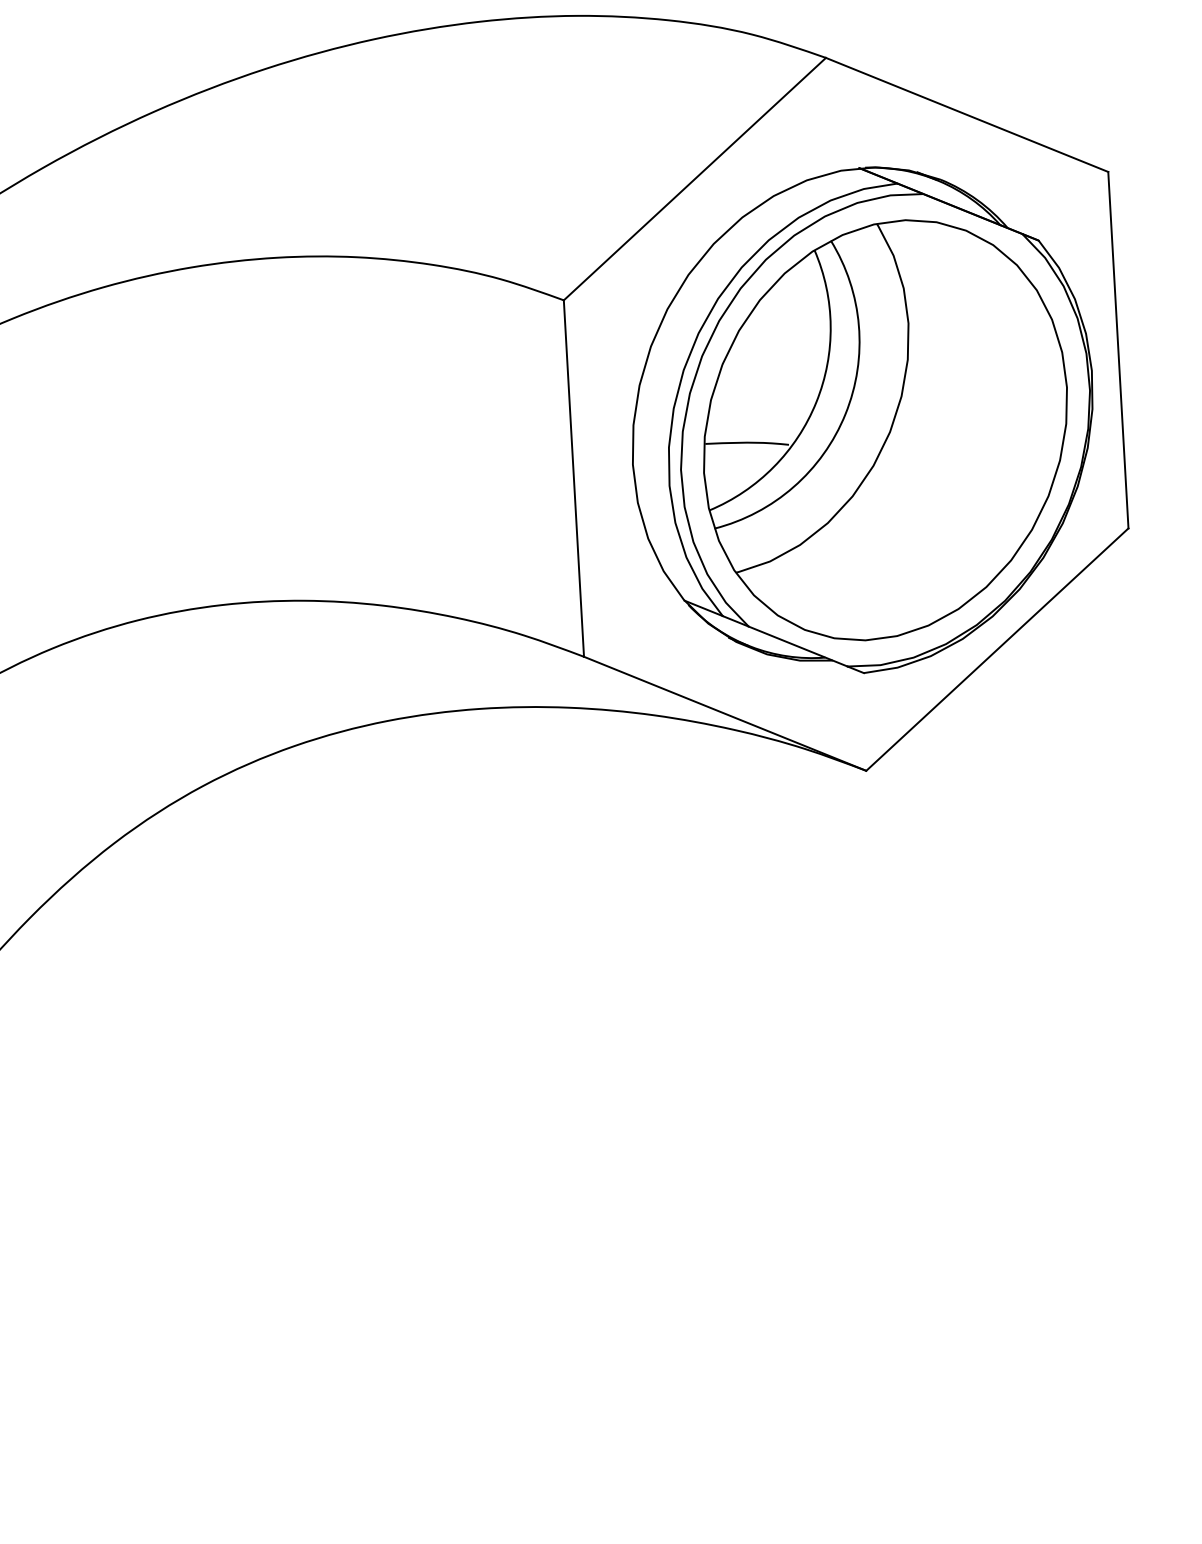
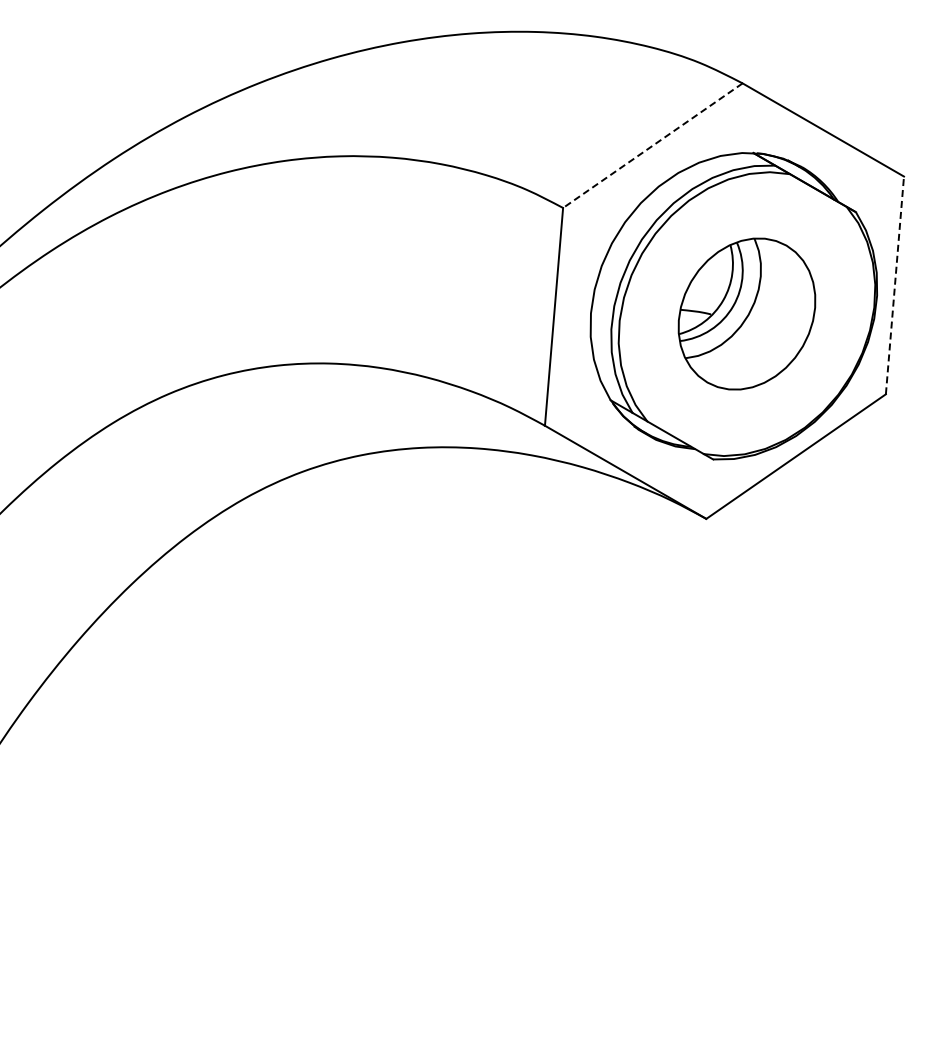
line: (694, 178) -> (652, 145), solid -> dashed
line: (1117, 348) -> (894, 284), solid -> dashed
part: (884, 429) -> (746, 313), size x0.6

